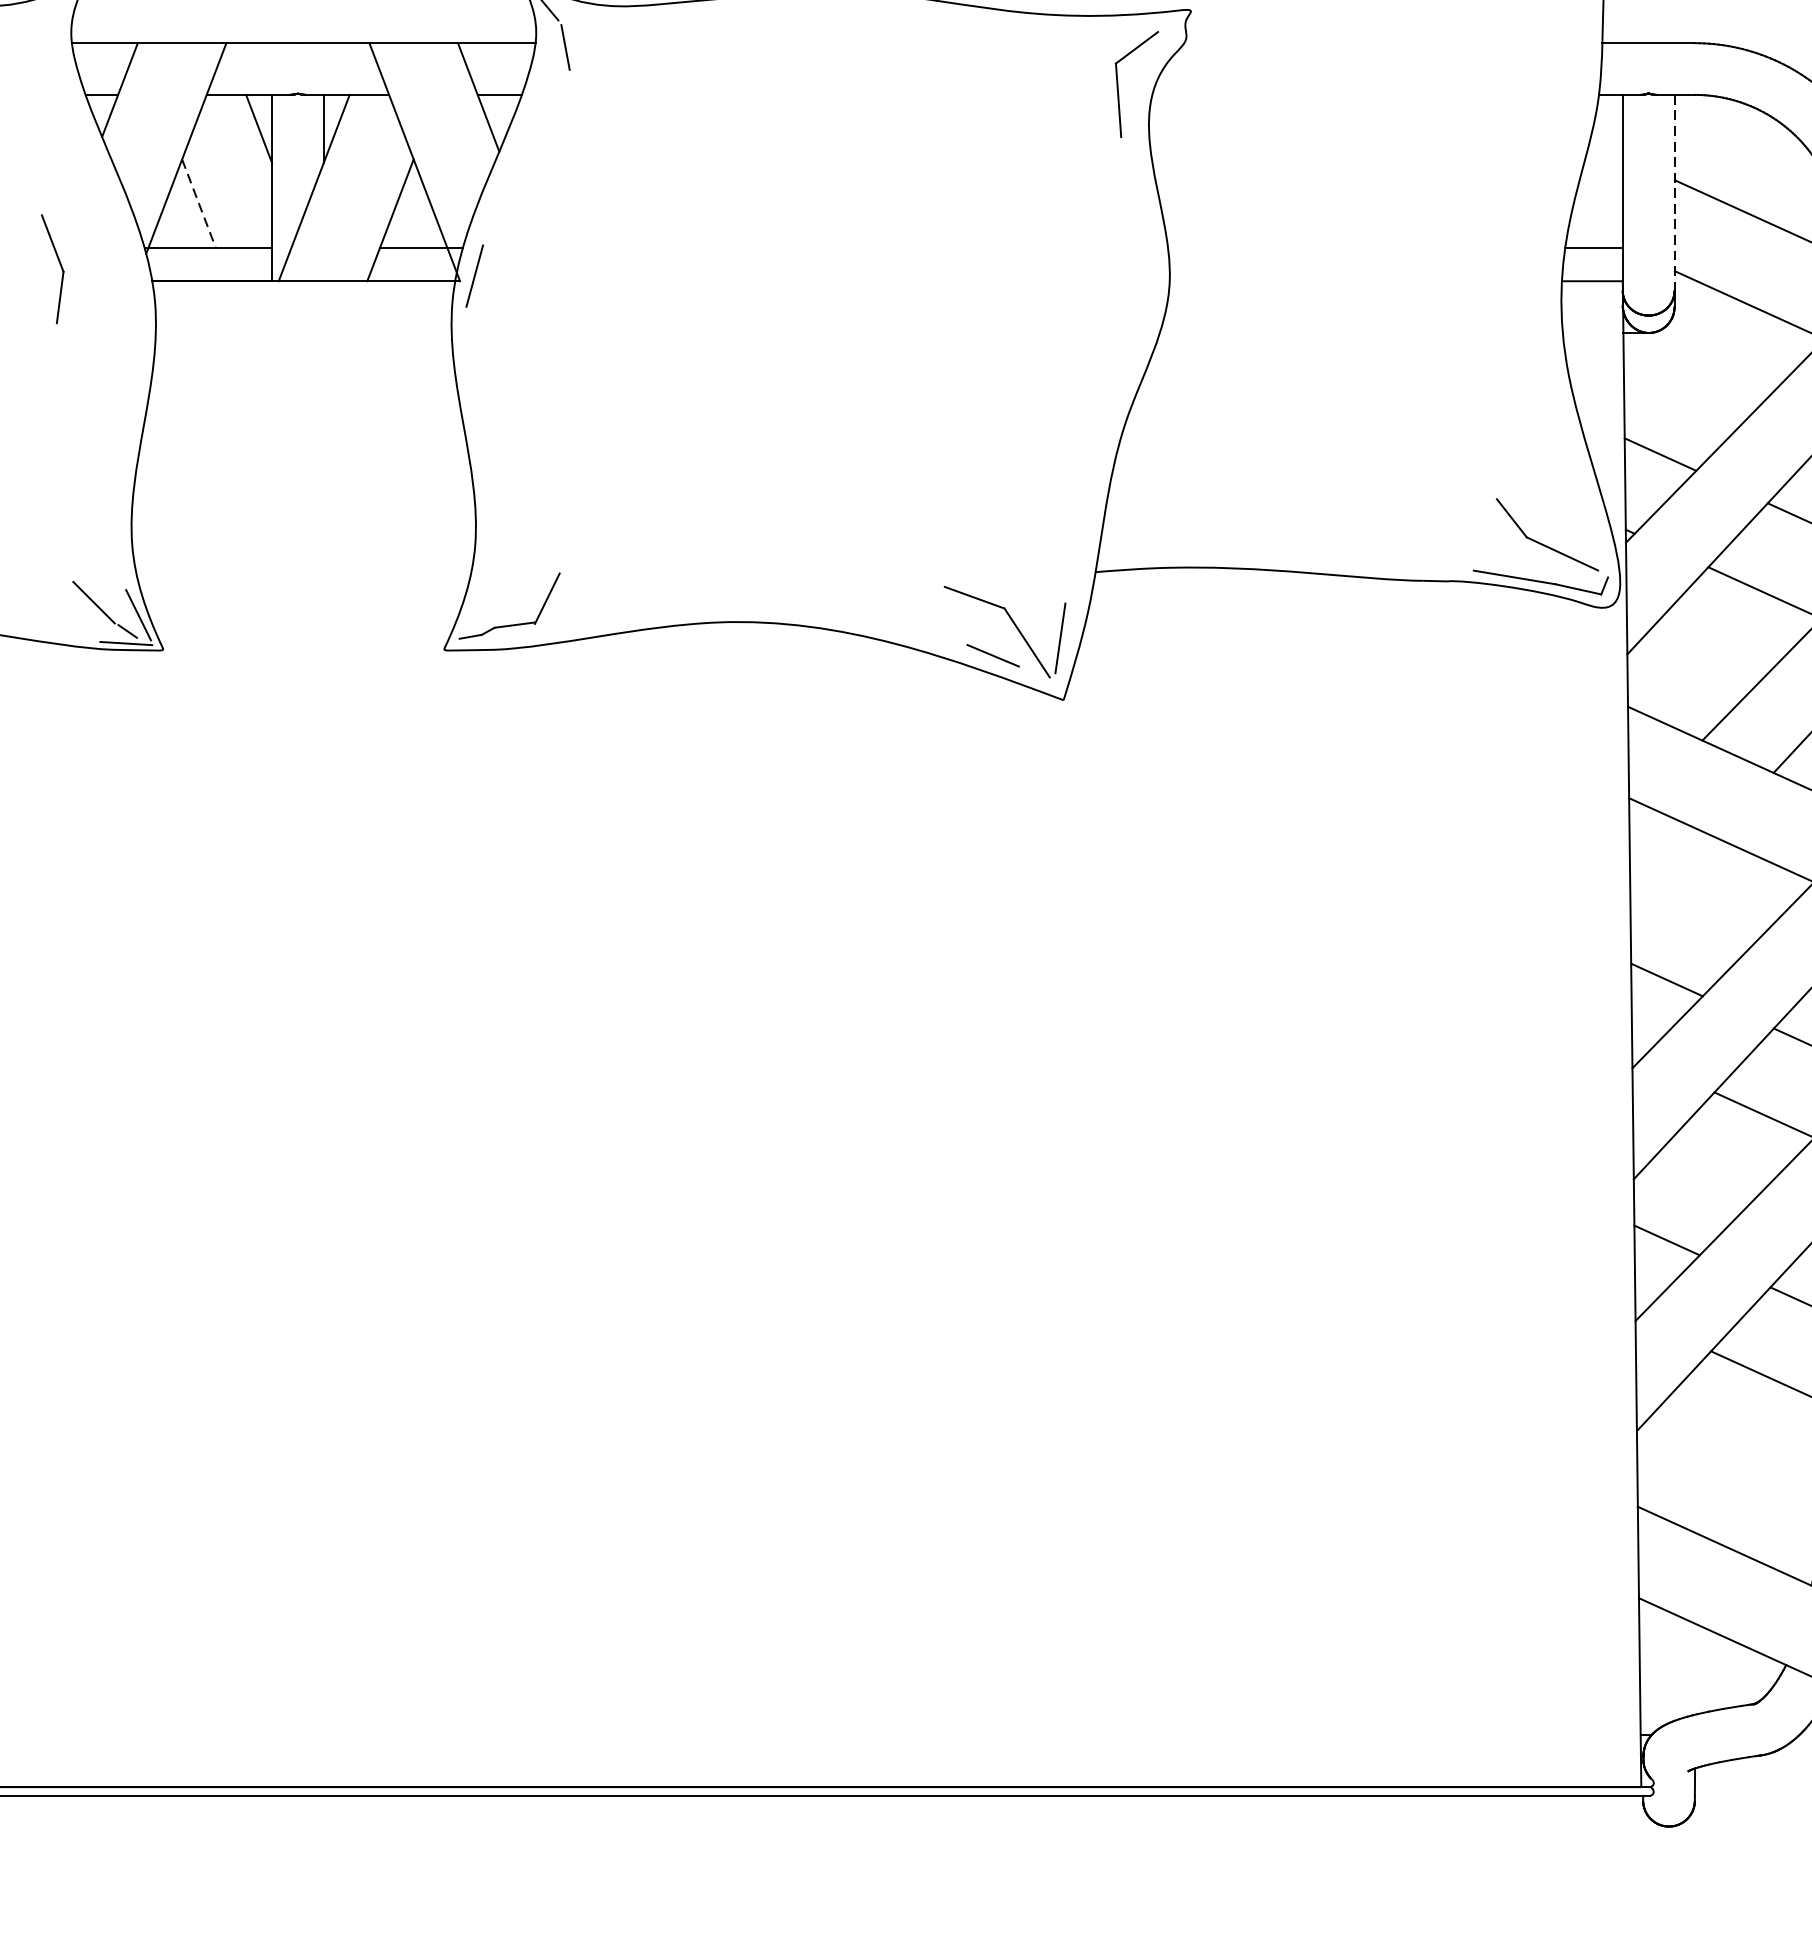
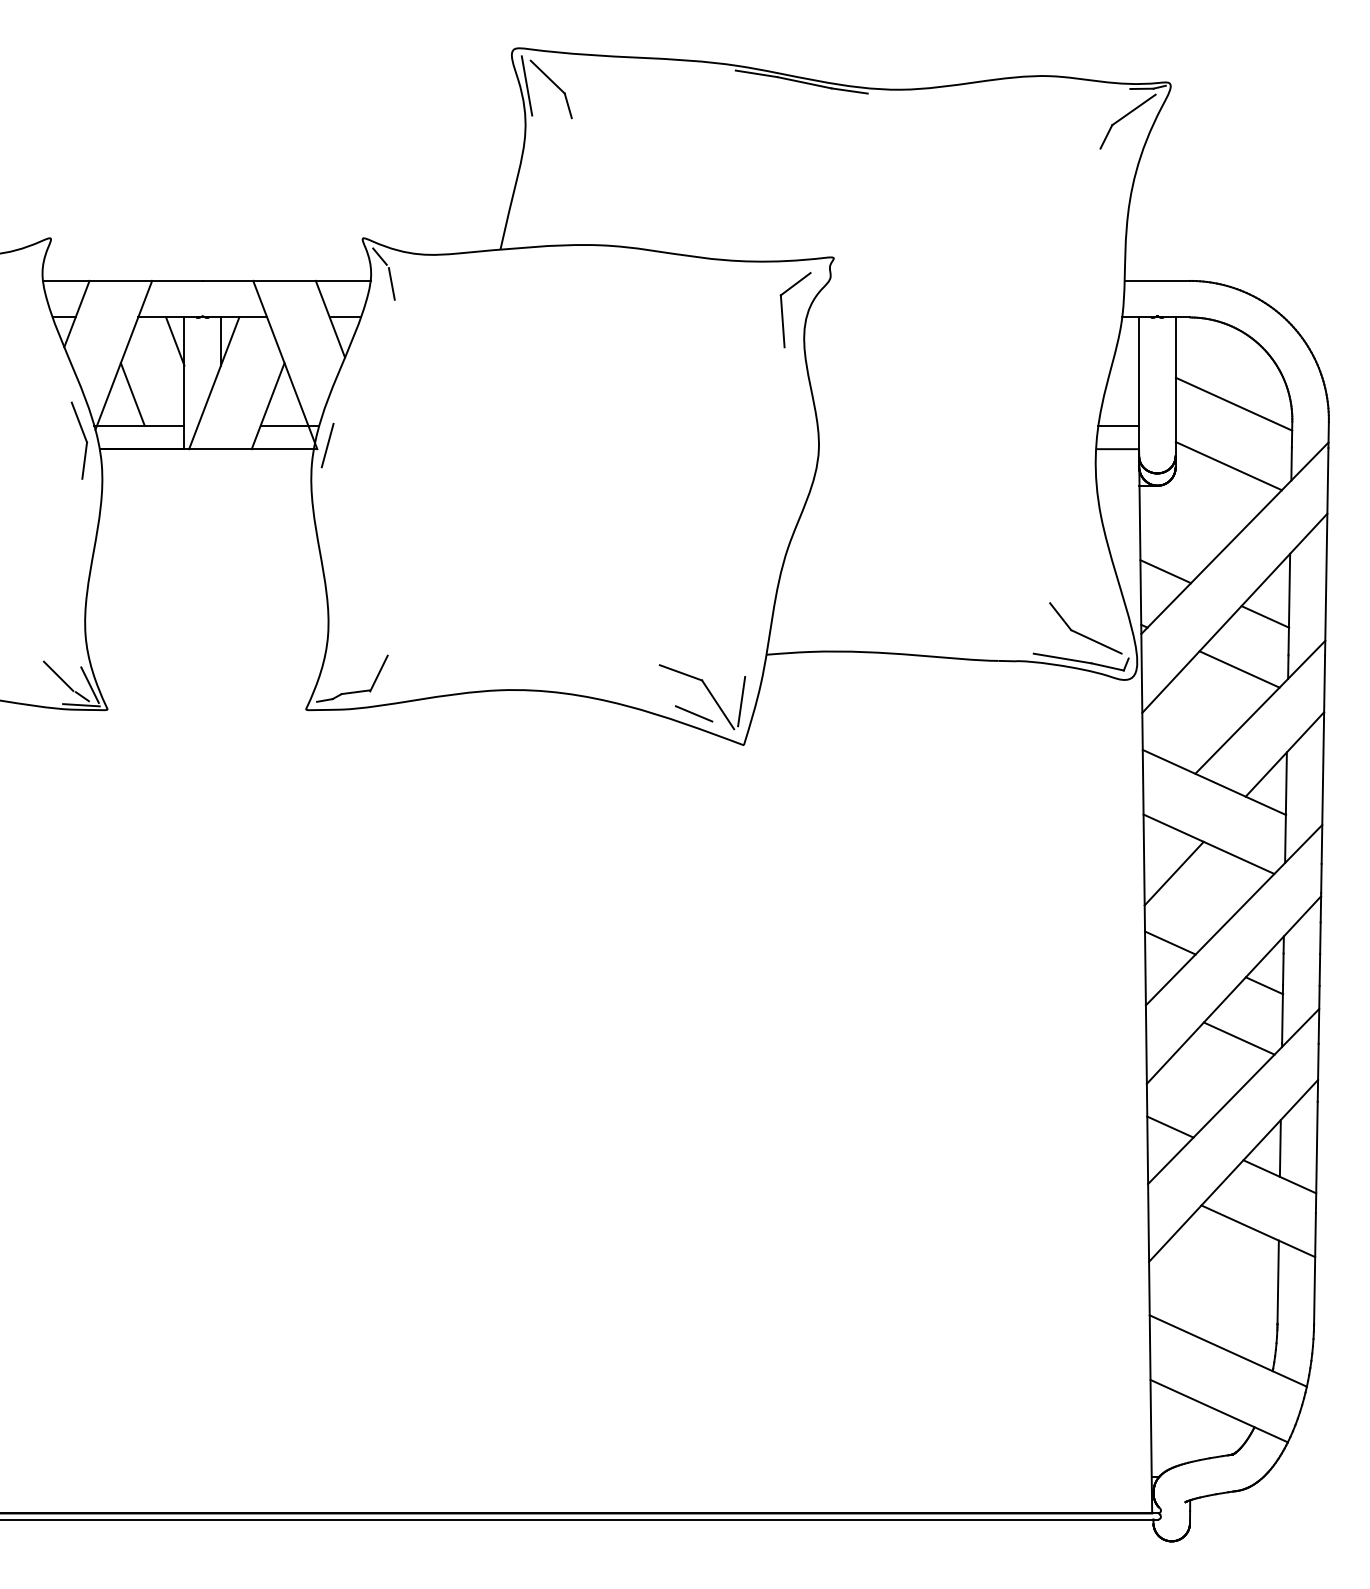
line: (1674, 193) -> (1175, 387), dashed -> solid
line: (198, 203) -> (132, 394), dashed -> solid
part: (52, 268) -> (79, 440), moved
line: (1671, 881) -> (1173, 873), added

